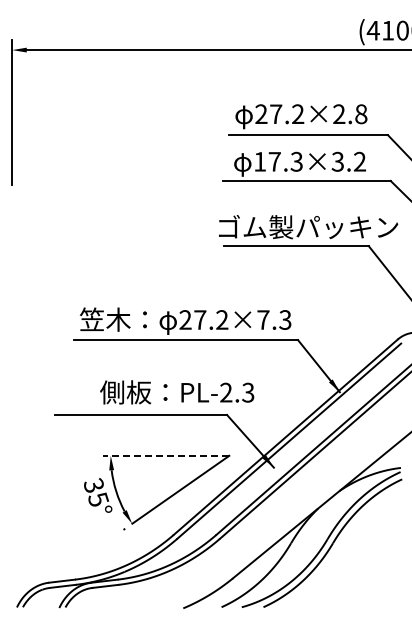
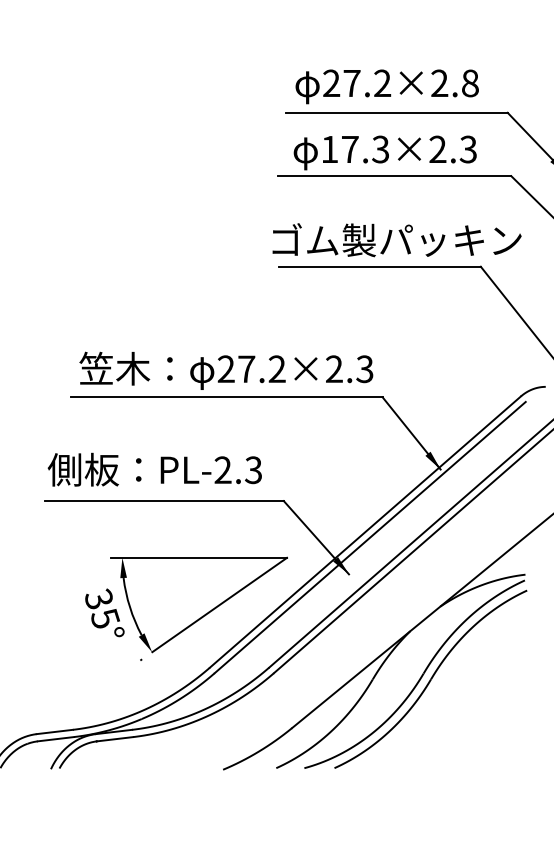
text: (348, 161) -> (452, 149), 17.3×3.2 -> 17.3×2.3
text: (263, 319) -> (334, 368), 27.2×7.3 -> 27.2×2.3
text: (177, 392) -> (155, 469), moved
line: (165, 455) -> (198, 557), dashed -> solid

